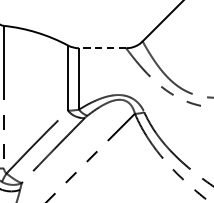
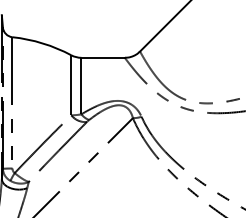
line: (102, 47) -> (103, 57), dashed -> solid

